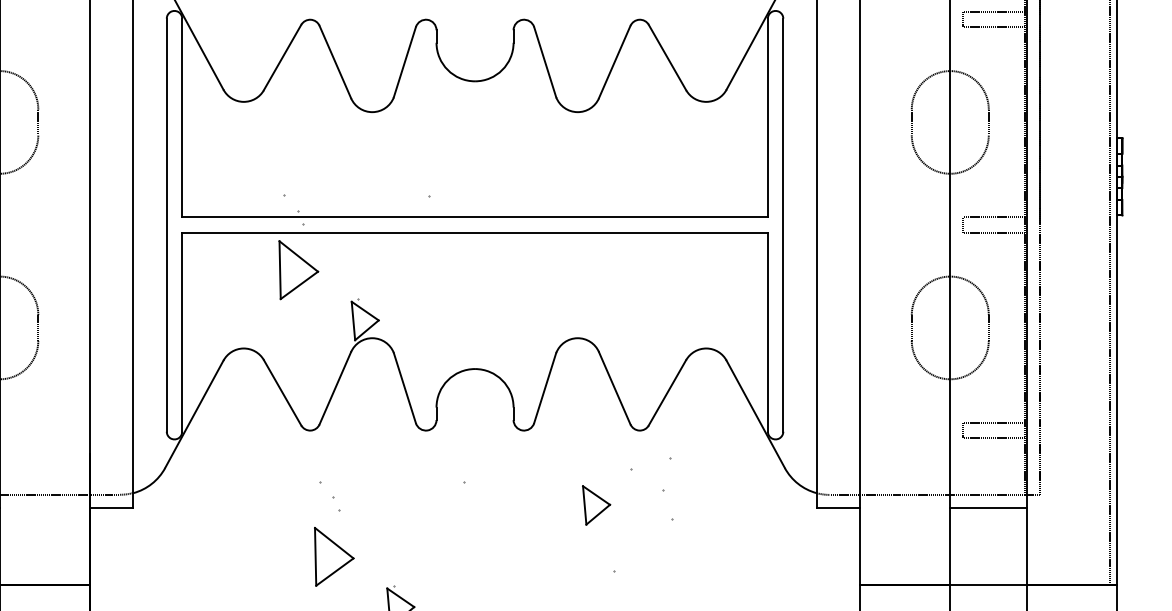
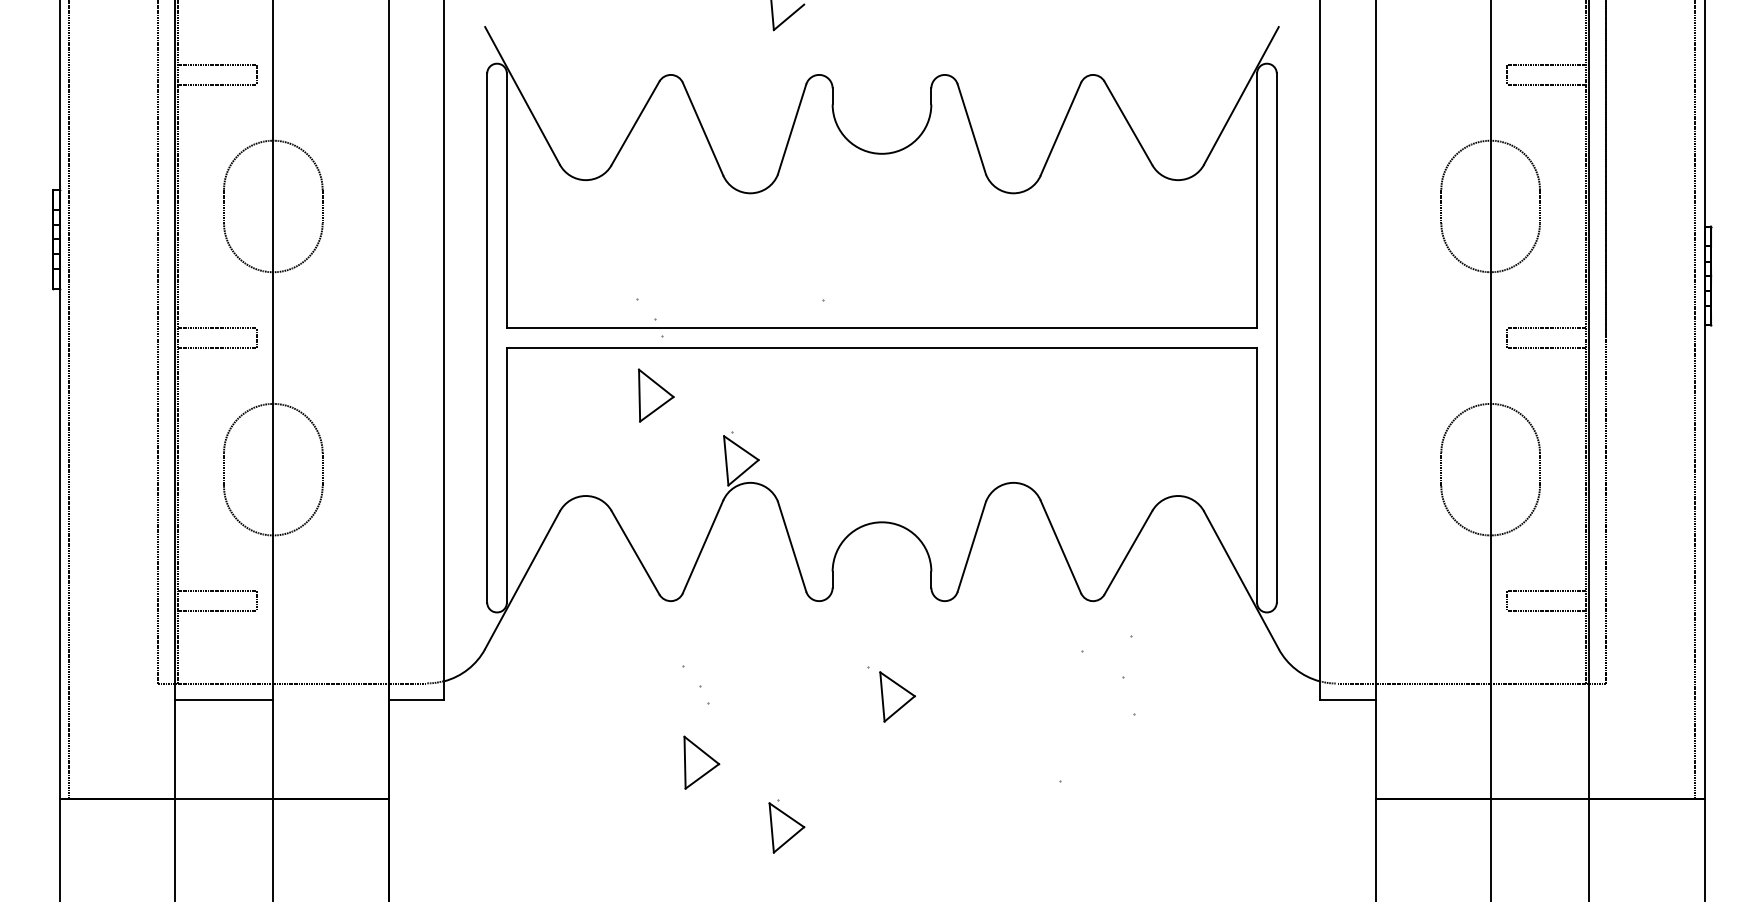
part: (298, 270) -> (656, 395), size x0.7
part: (596, 505) -> (897, 696), moved
line: (988, 507) -> (1539, 699), removed
part: (334, 556) -> (701, 762), size x0.7

